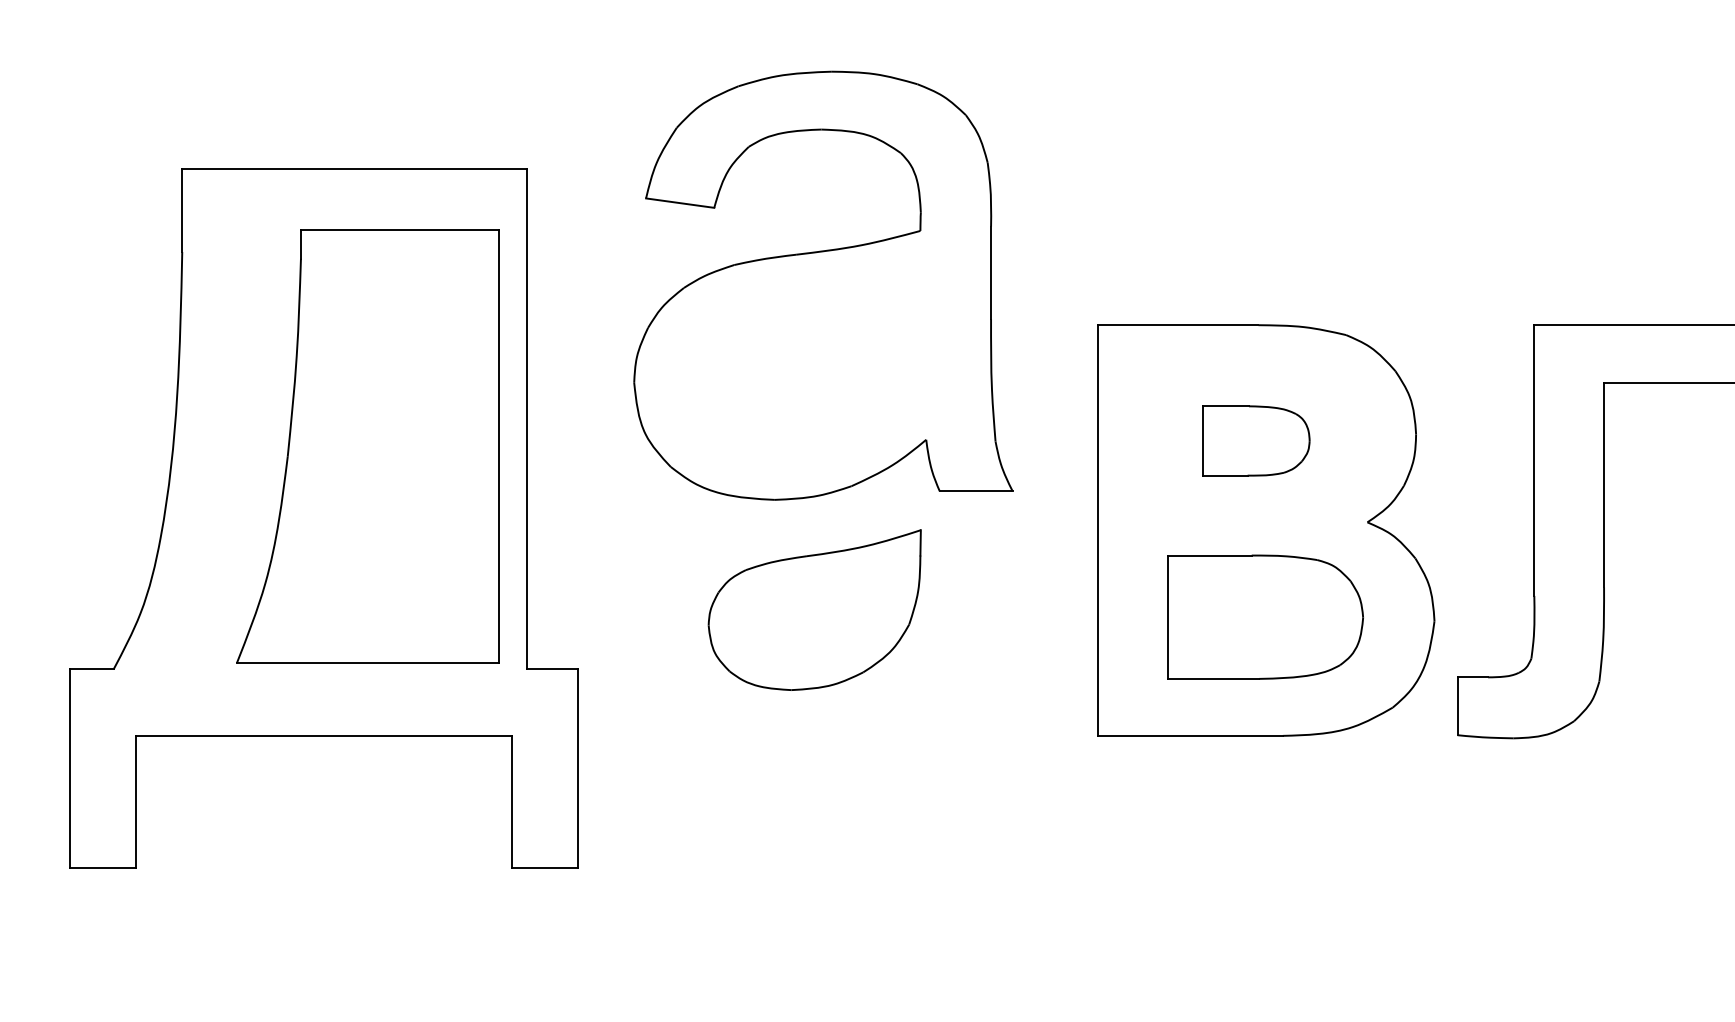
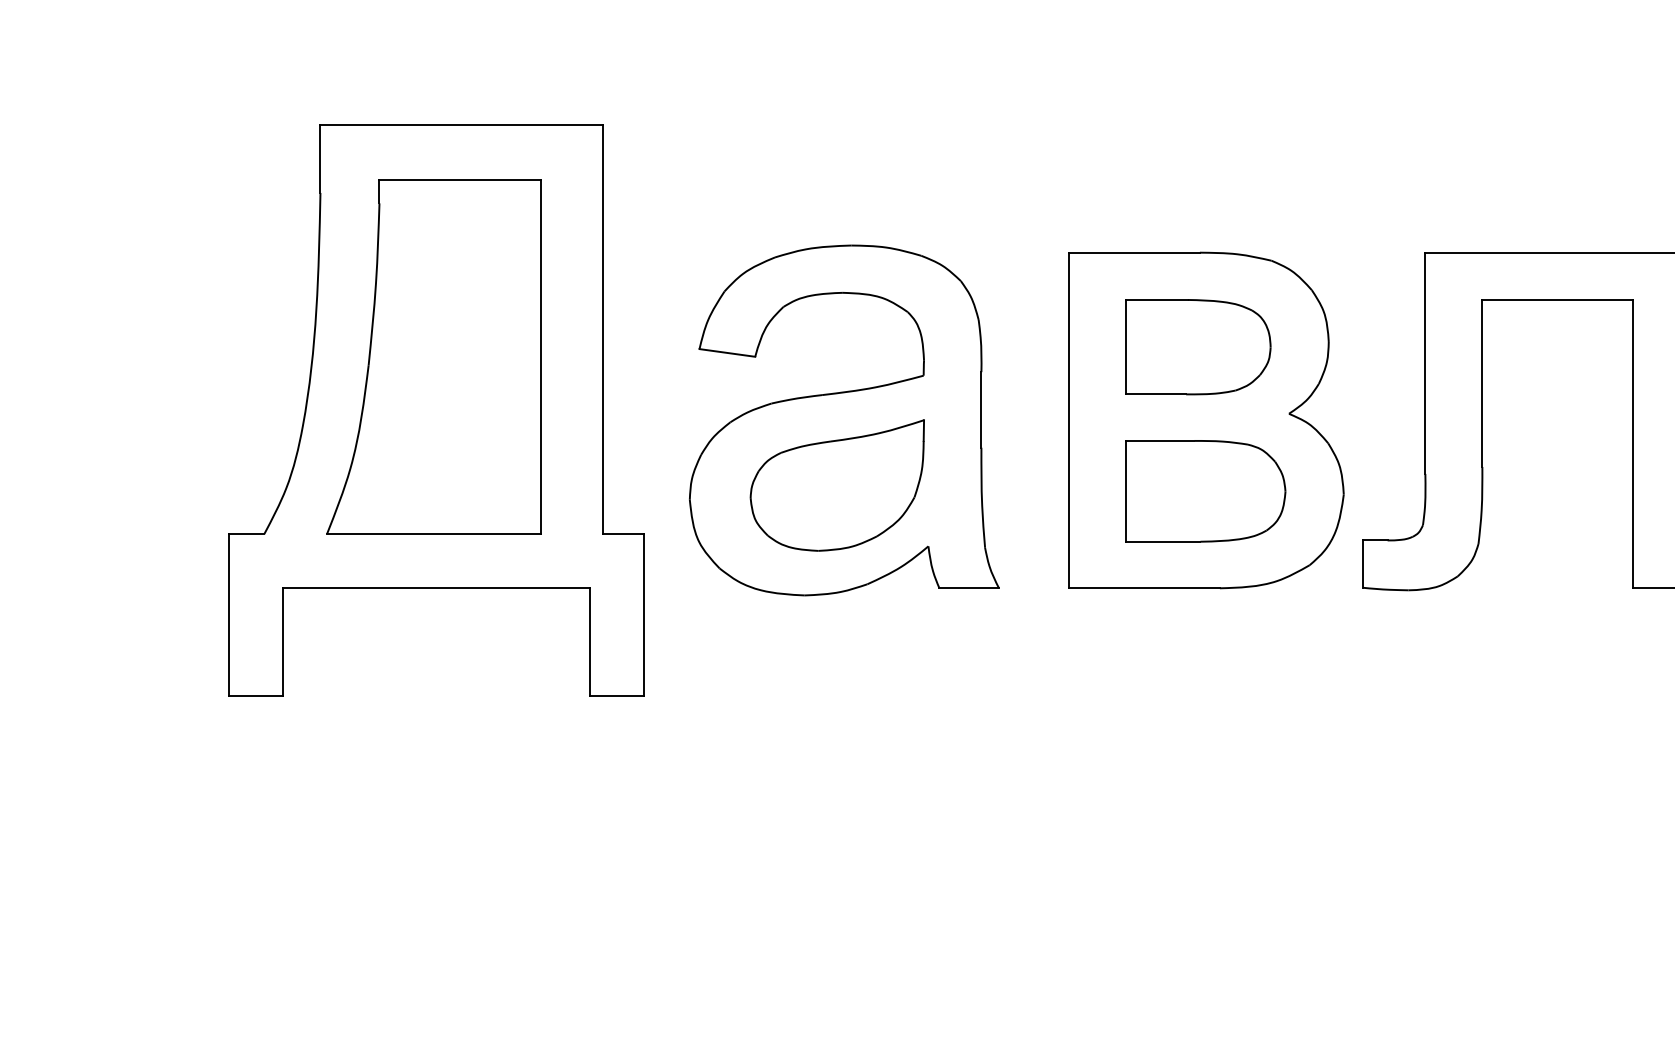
part: (823, 285) -> (844, 420), moved
part: (1256, 441) -> (1198, 347), size x1.67
part: (367, 446) -> (433, 356), moved

